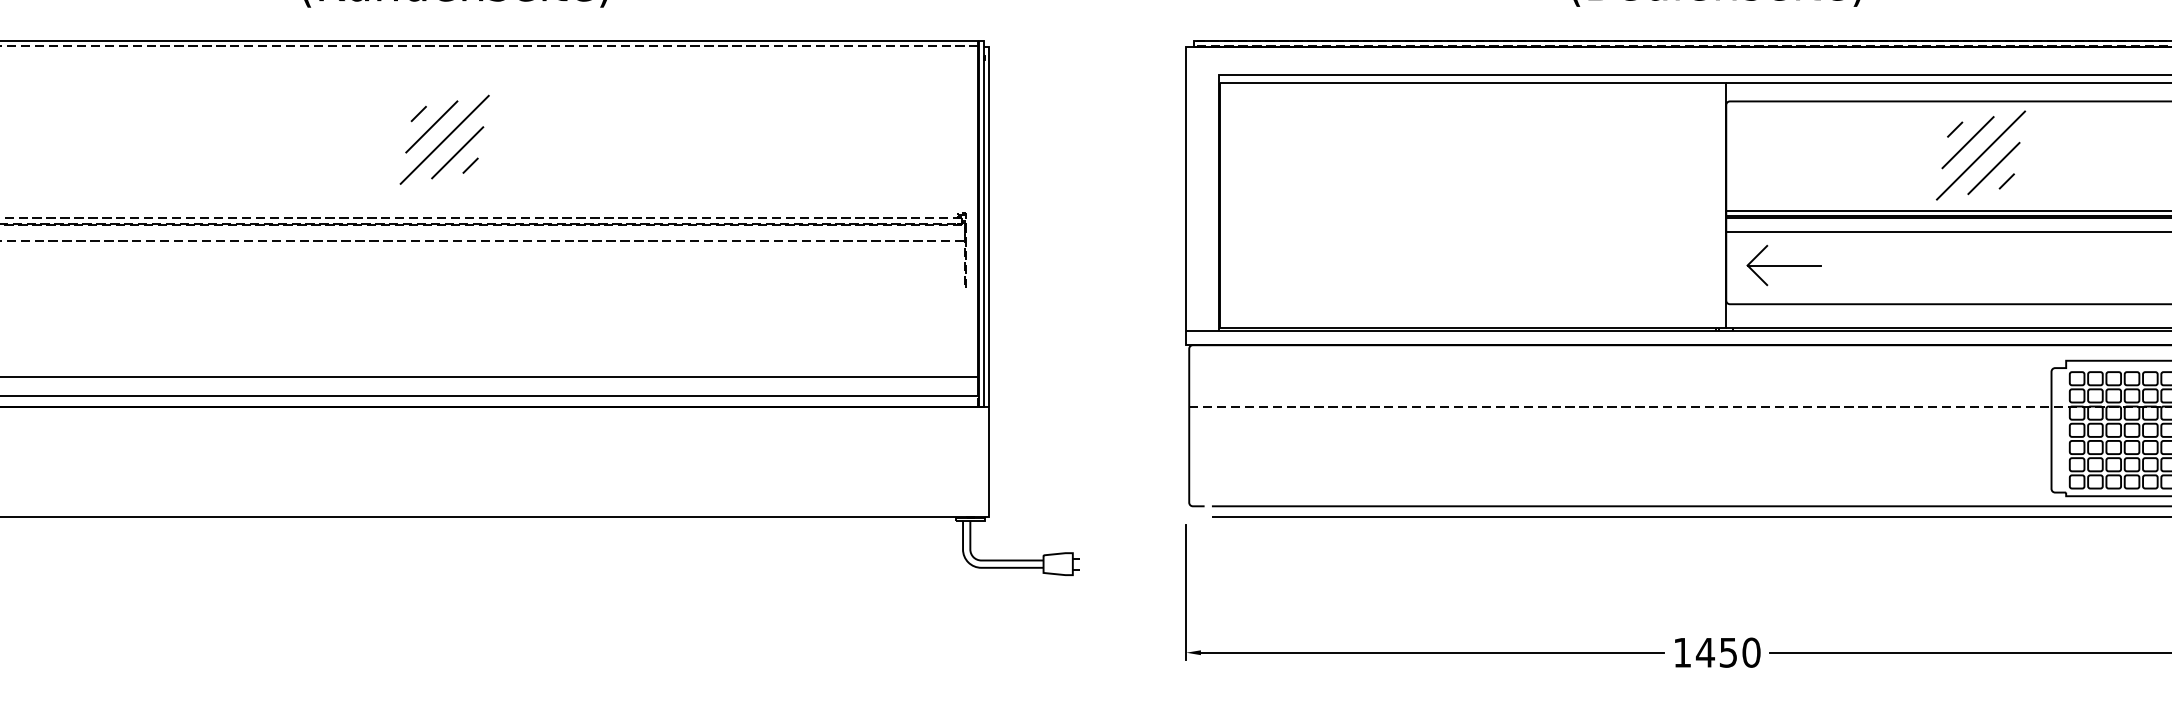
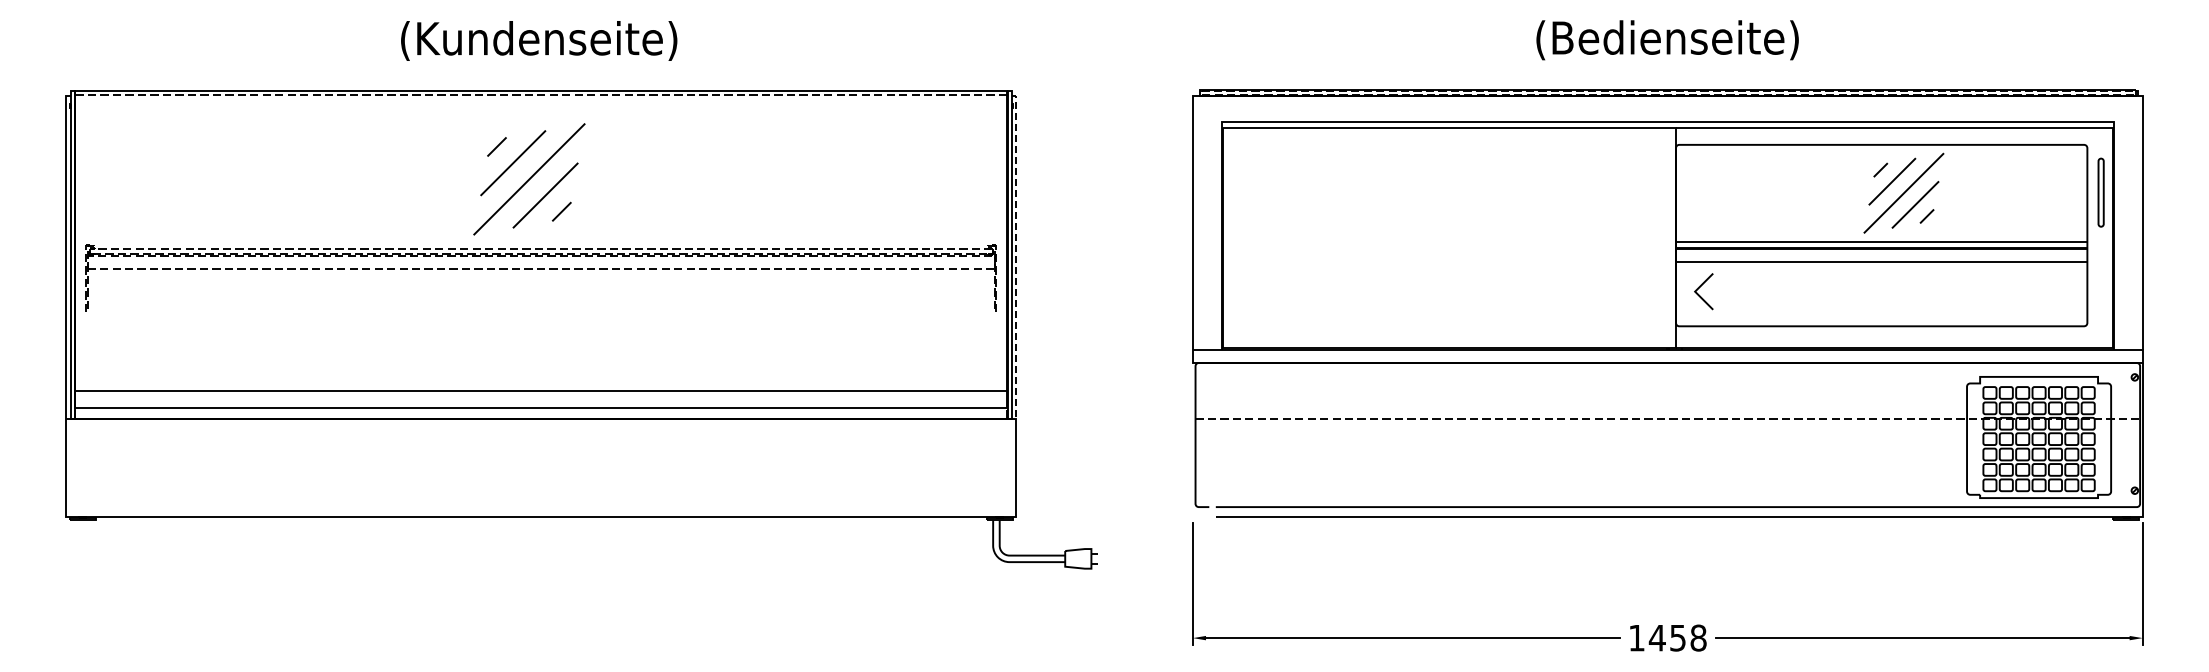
part: (444, 139) -> (529, 178), size x1.4
line: (989, 223) -> (1016, 254), solid -> dashed
line: (1783, 265) -> (1727, 291), removed
text: (1751, 653) -> (1698, 638), 1450 -> 1458

